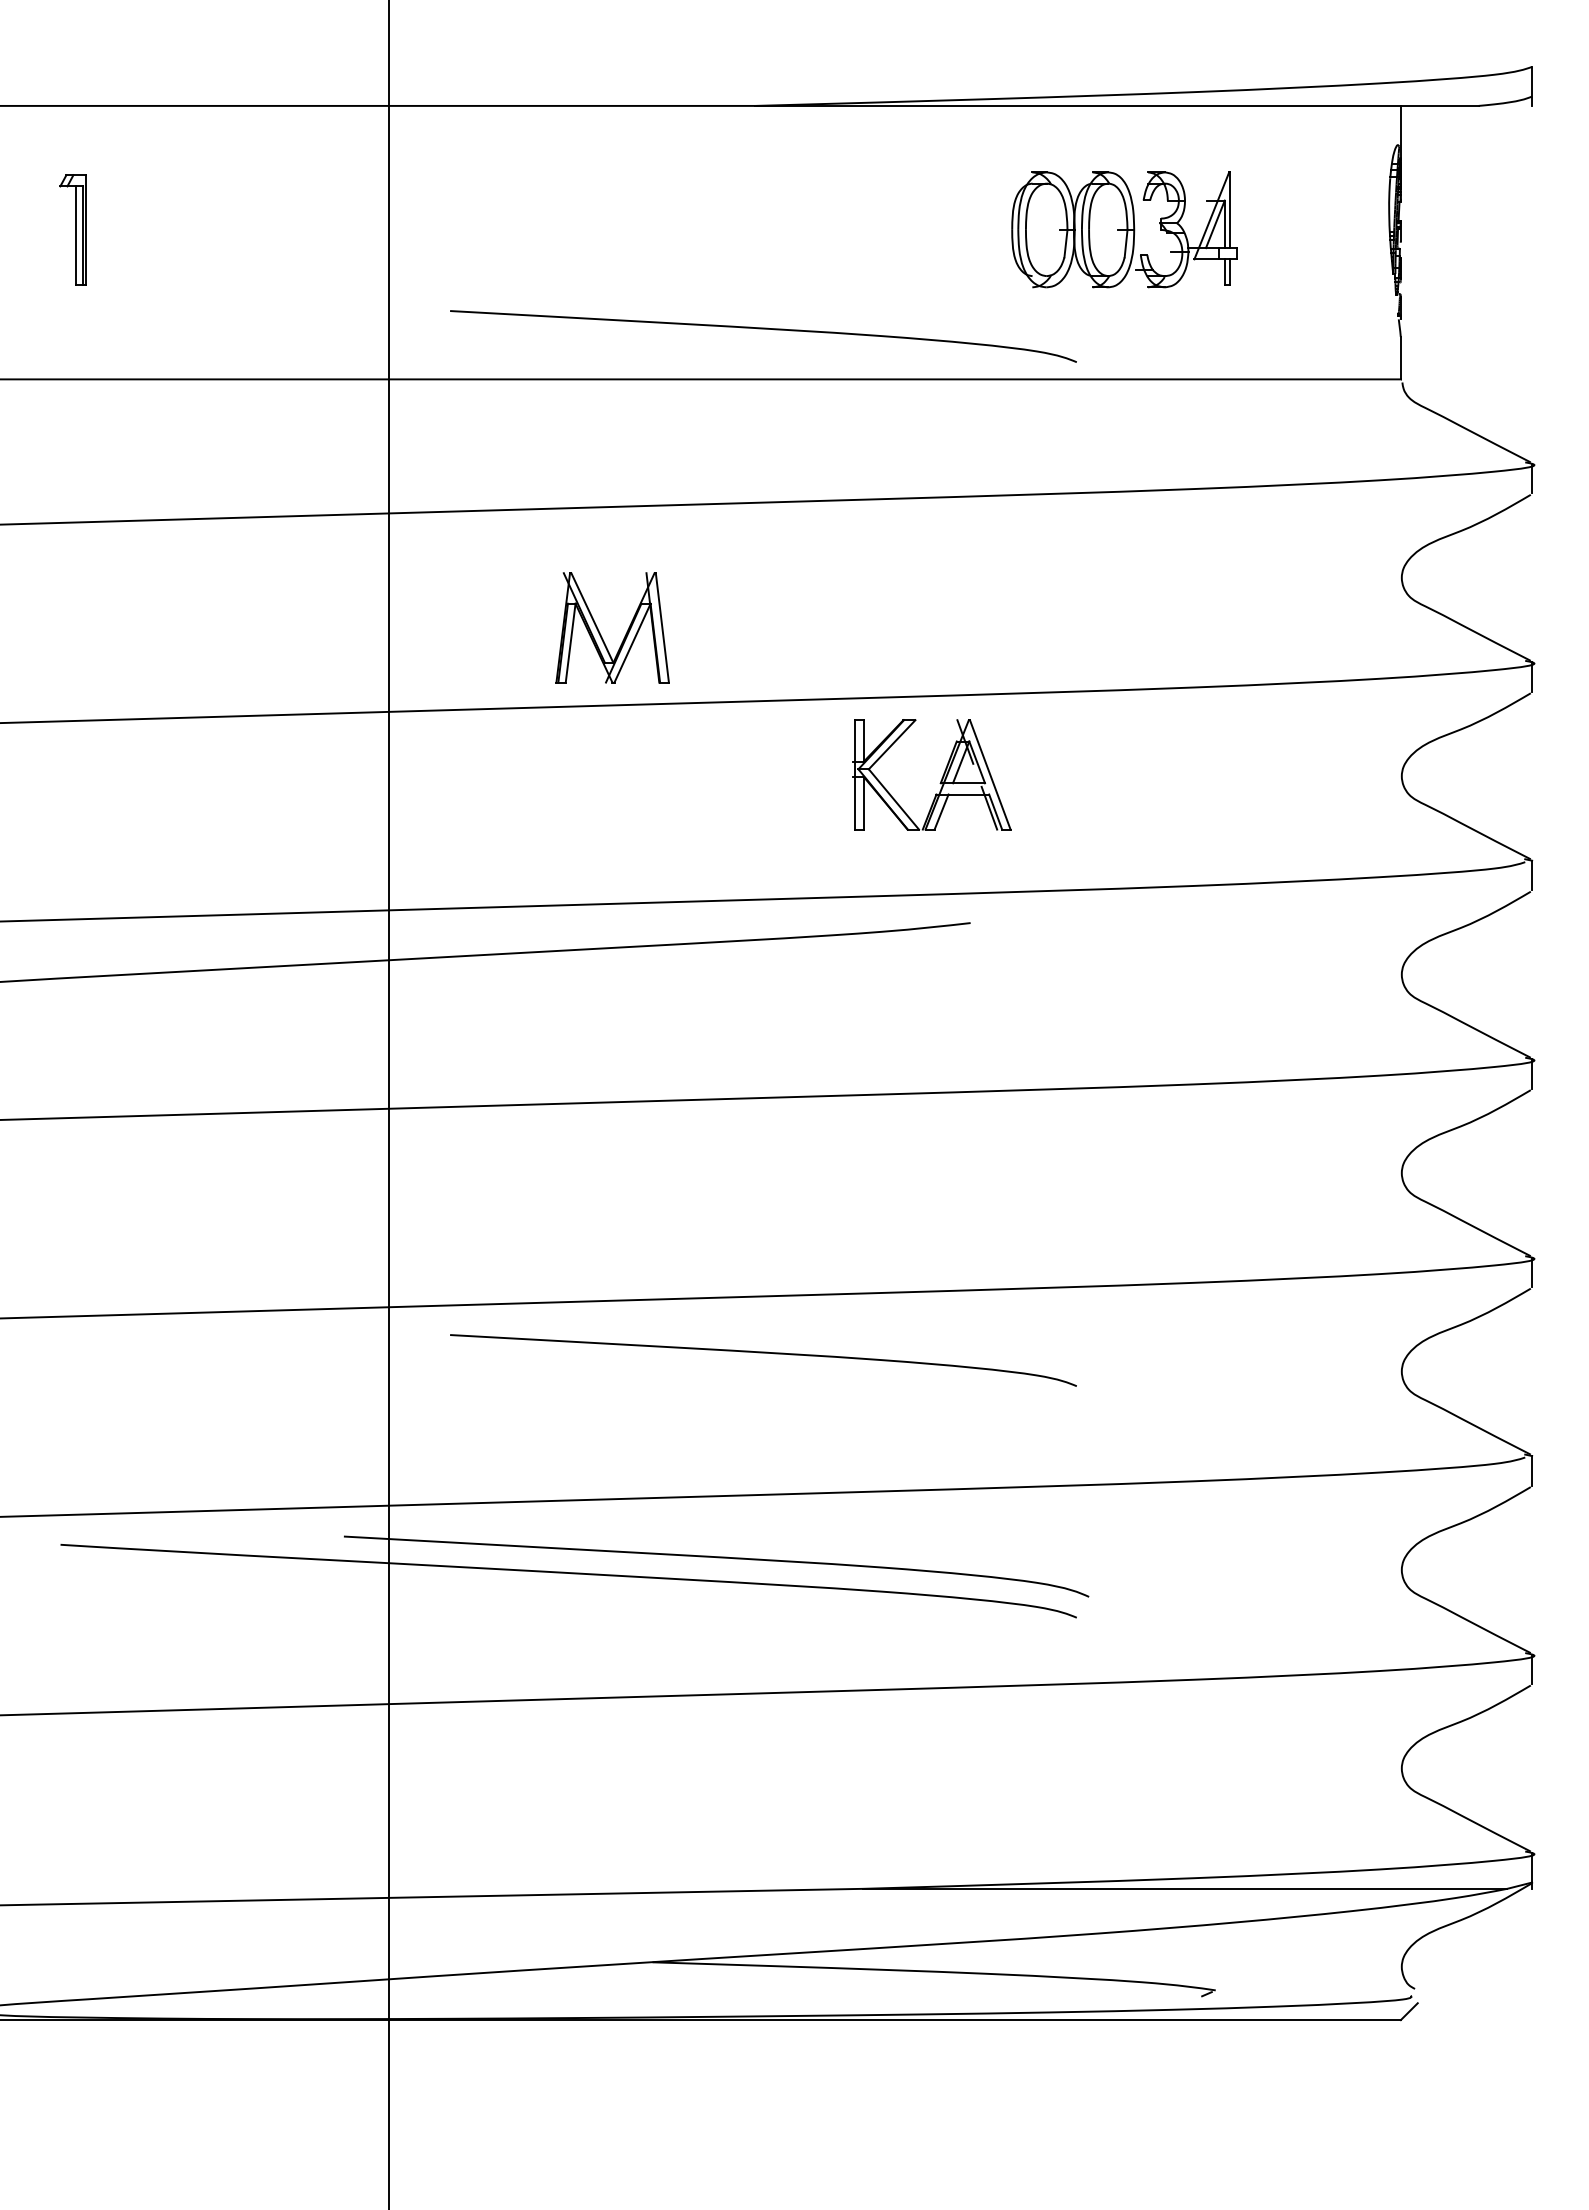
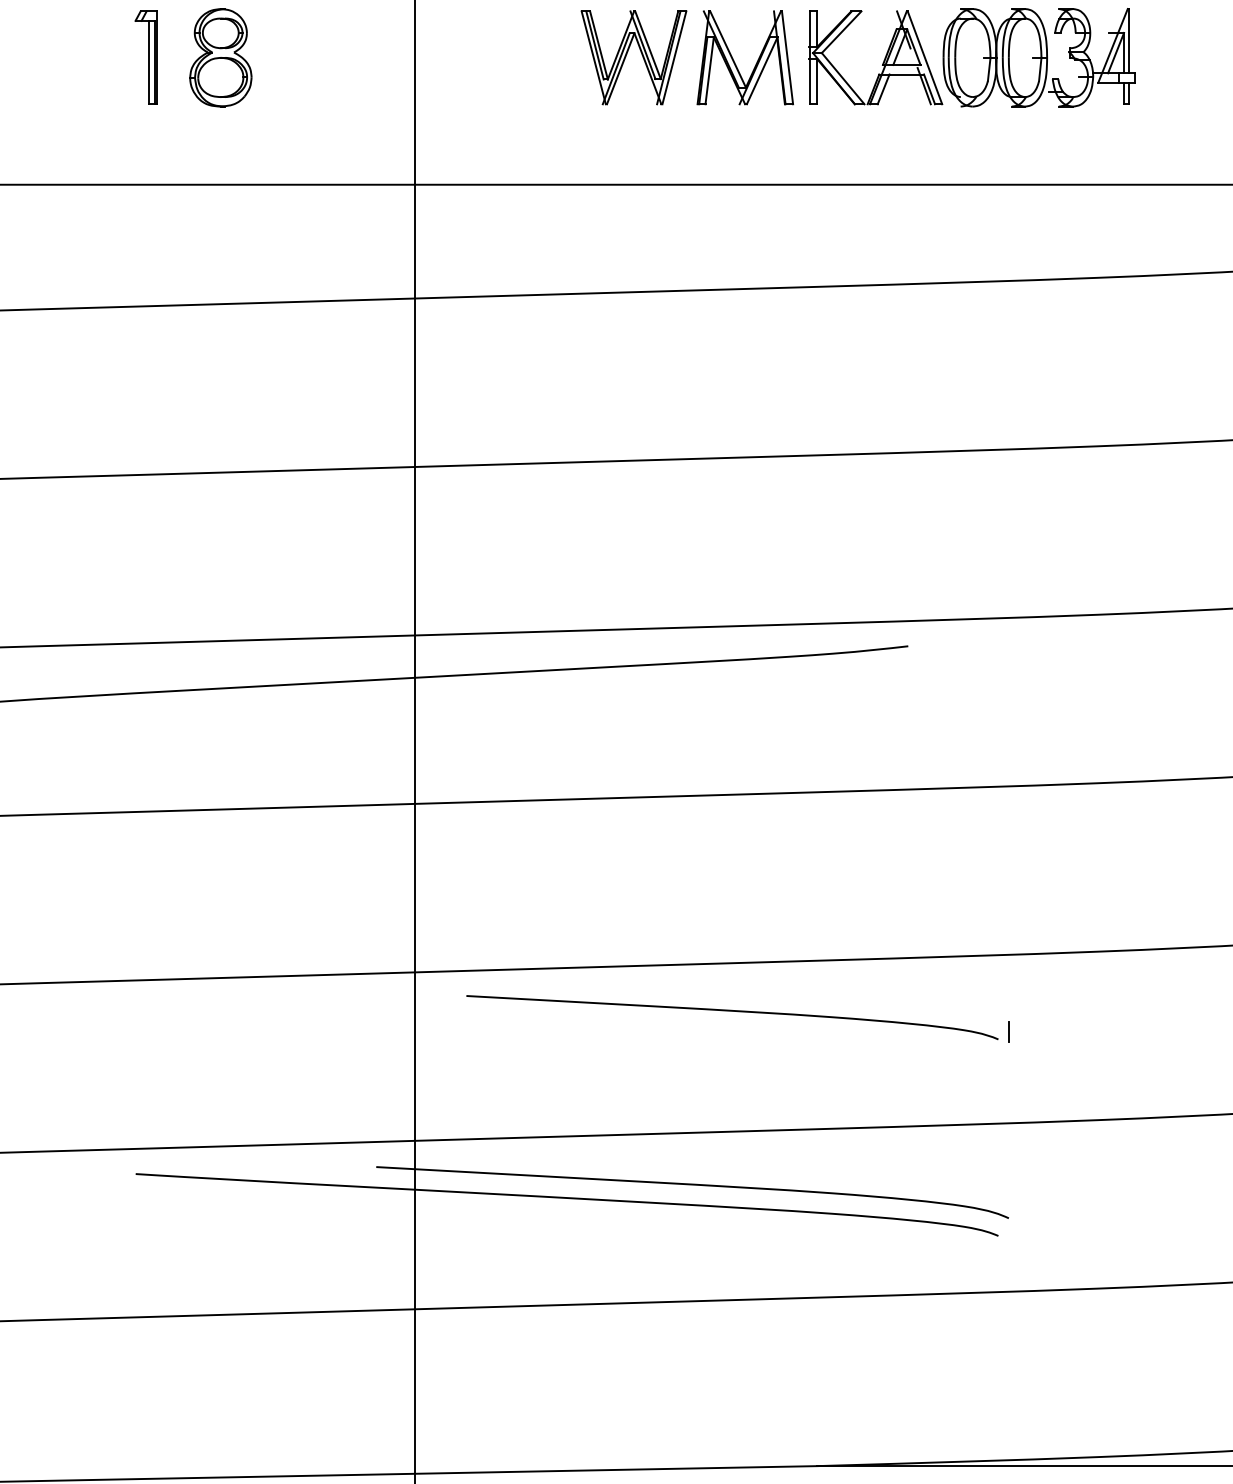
part: (639, 226) -> (627, 54), added
part: (160, 229) -> (220, 57), added
curve: (763, 329) -> (732, 142), removed
part: (600, 632) -> (734, 61), moved
part: (941, 778) -> (883, 60), moved
line: (1089, 1377) -> (1009, 1032), added

